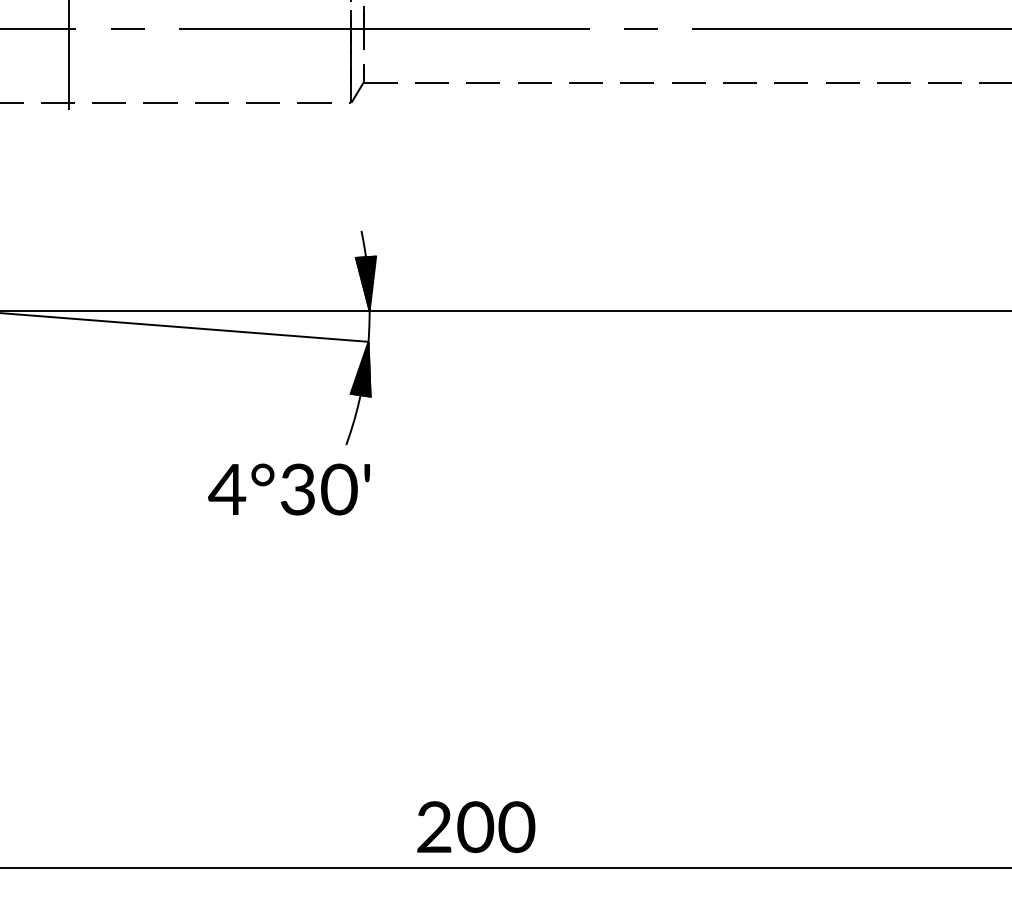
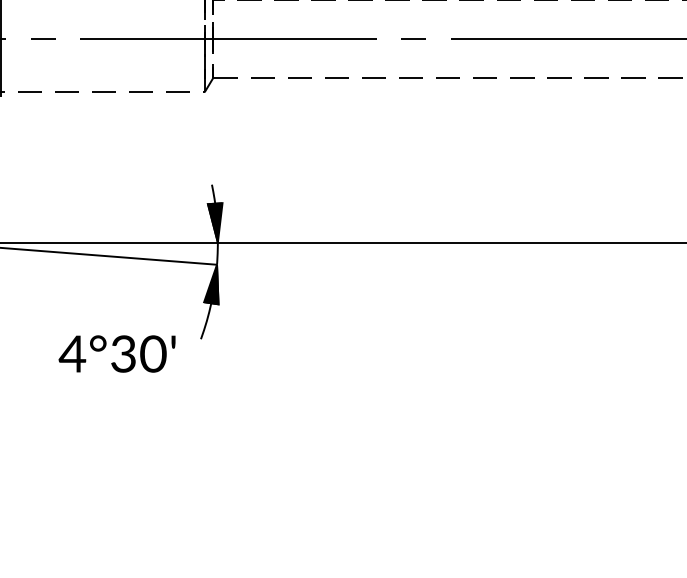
text: (288, 489) -> (116, 354), moved

